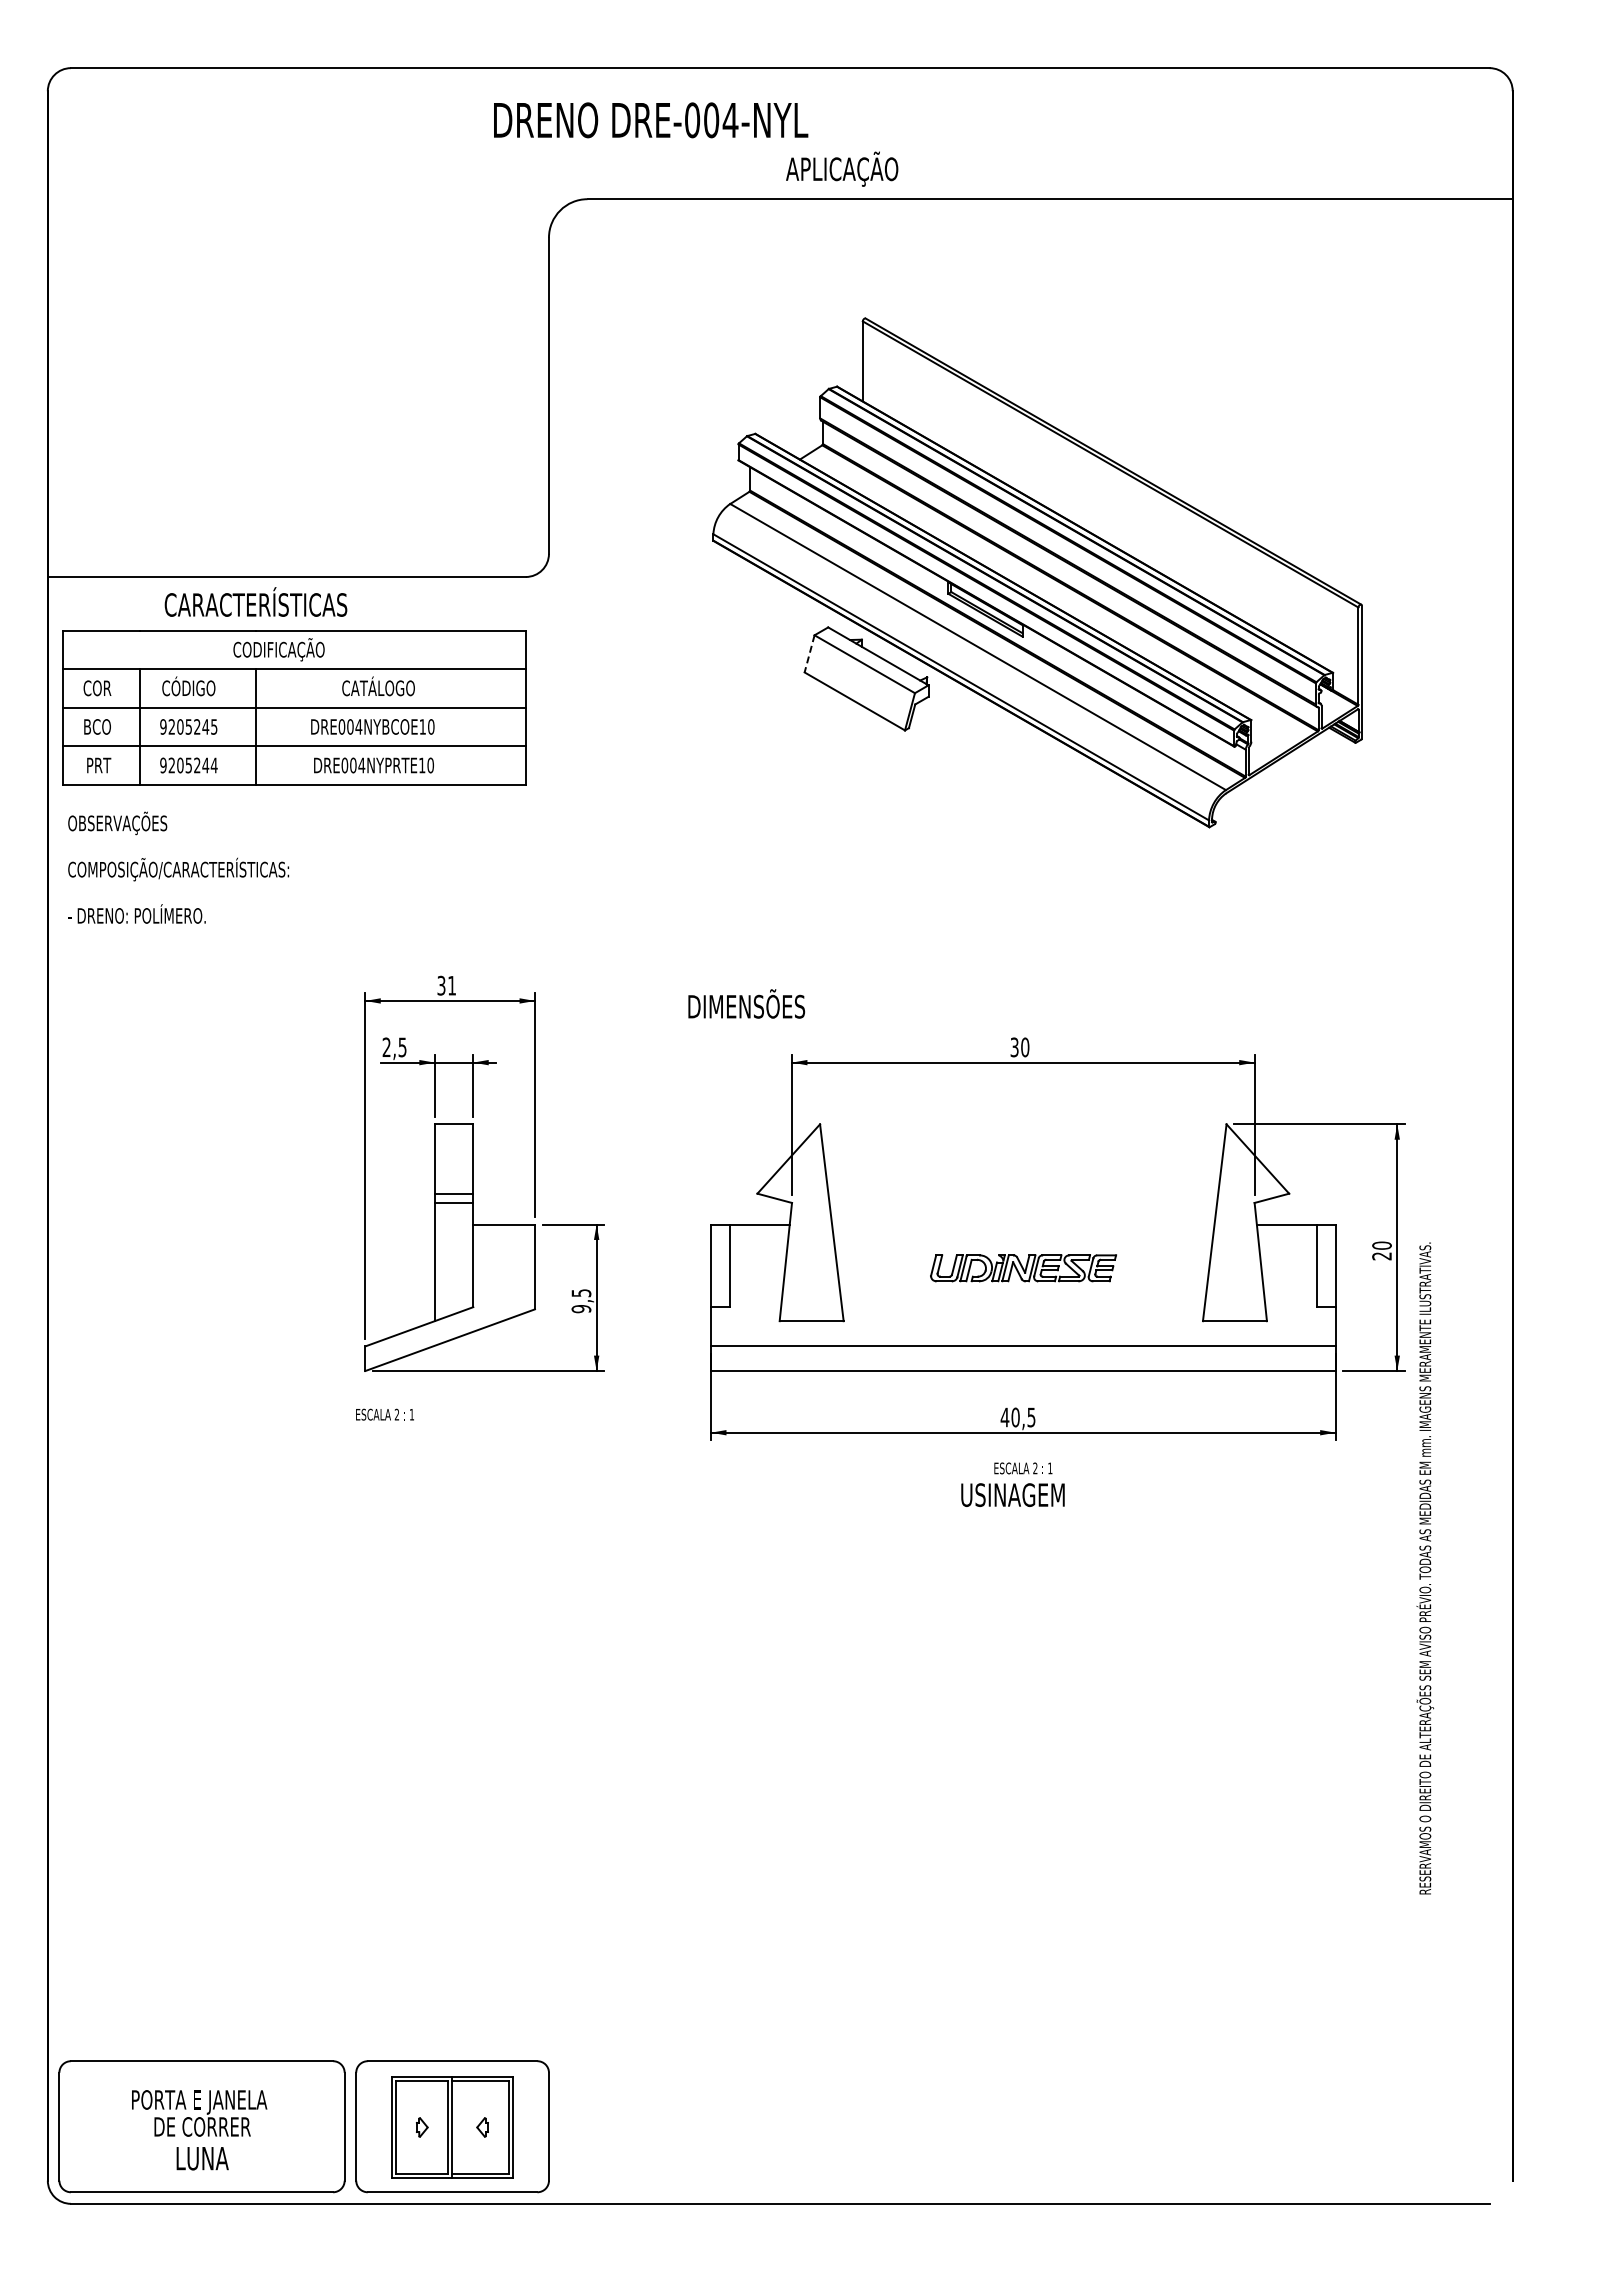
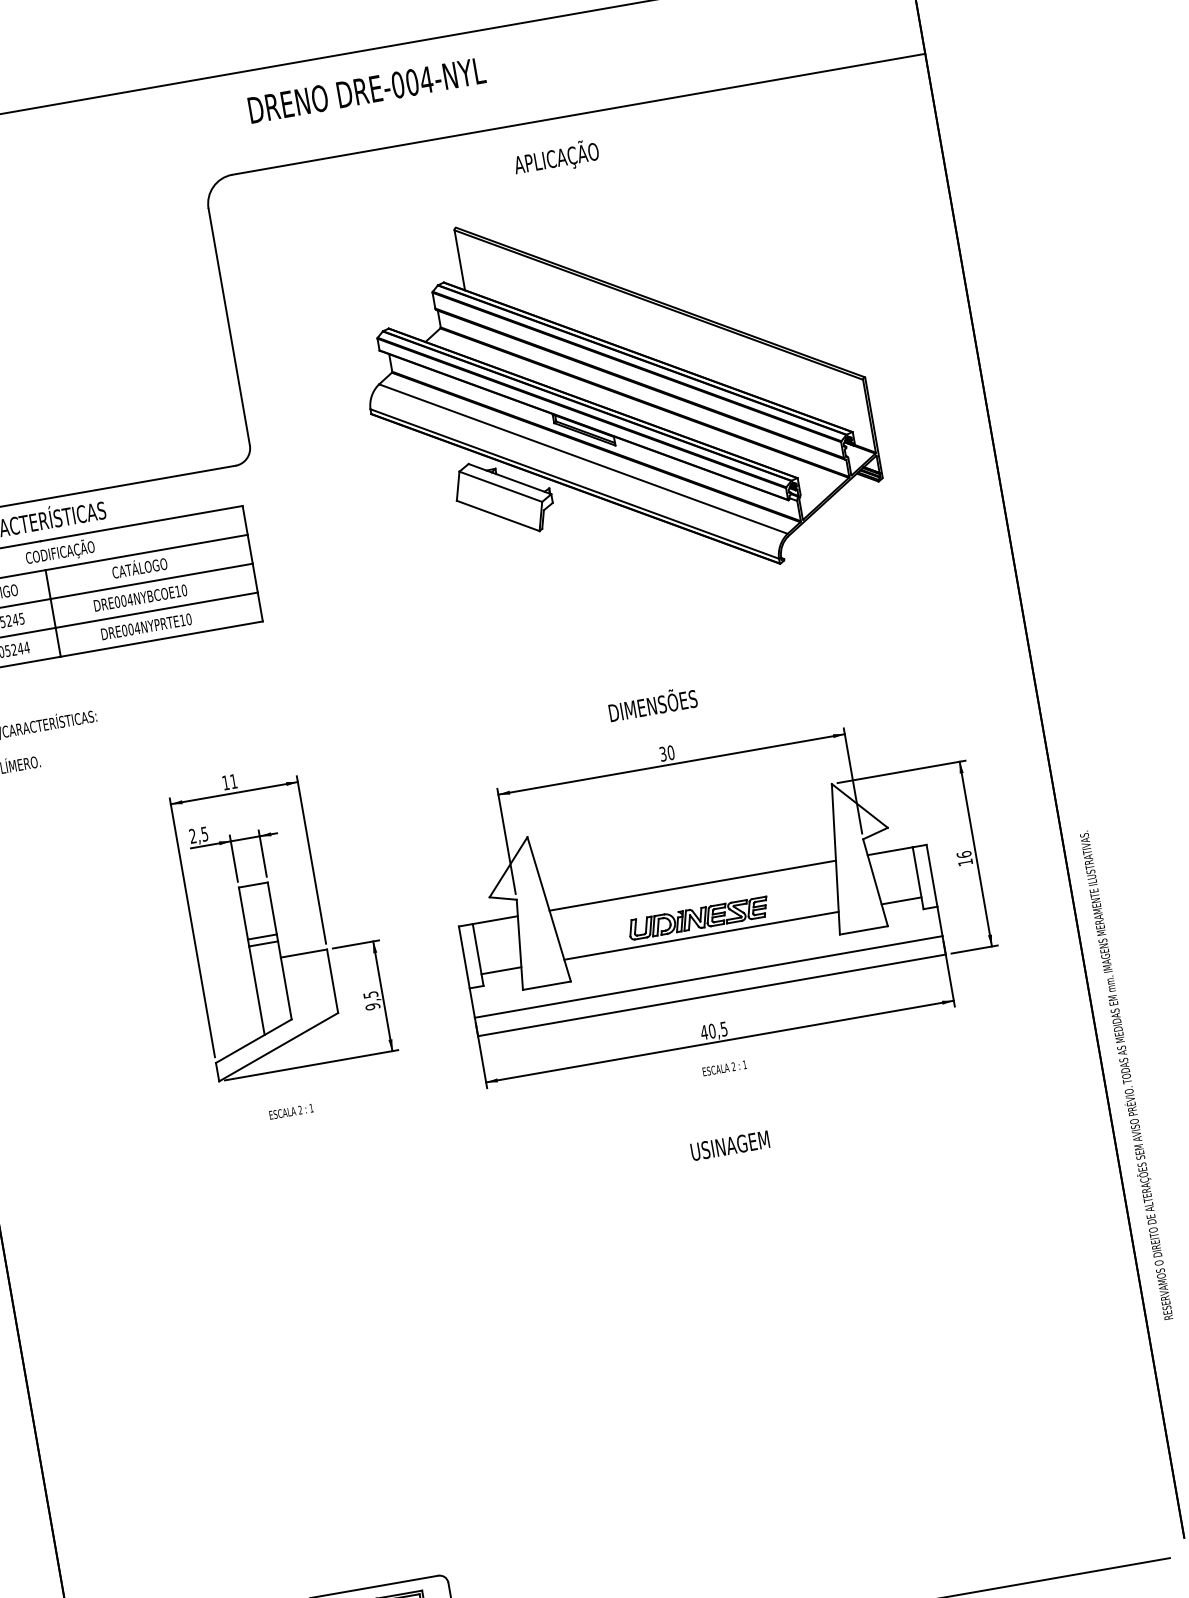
text: (651, 120) -> (367, 90), moved
text: (842, 168) -> (556, 157), moved
line: (809, 654) -> (458, 486), dashed -> solid
text: (441, 985) -> (225, 782), 31 -> 11
text: (746, 1003) -> (652, 703), moved
line: (1023, 1224) -> (692, 885), added
text: (1381, 1250) -> (964, 858), 20 -> 16
line: (755, 1291) -> (500, 970), added
line: (1023, 1291) -> (701, 935), added
line: (1290, 1291) -> (901, 900), added
text: (384, 1414) -> (290, 1111), moved
text: (1012, 1494) -> (729, 1145), moved
text: (1425, 1568) -> (1126, 1075), moved

